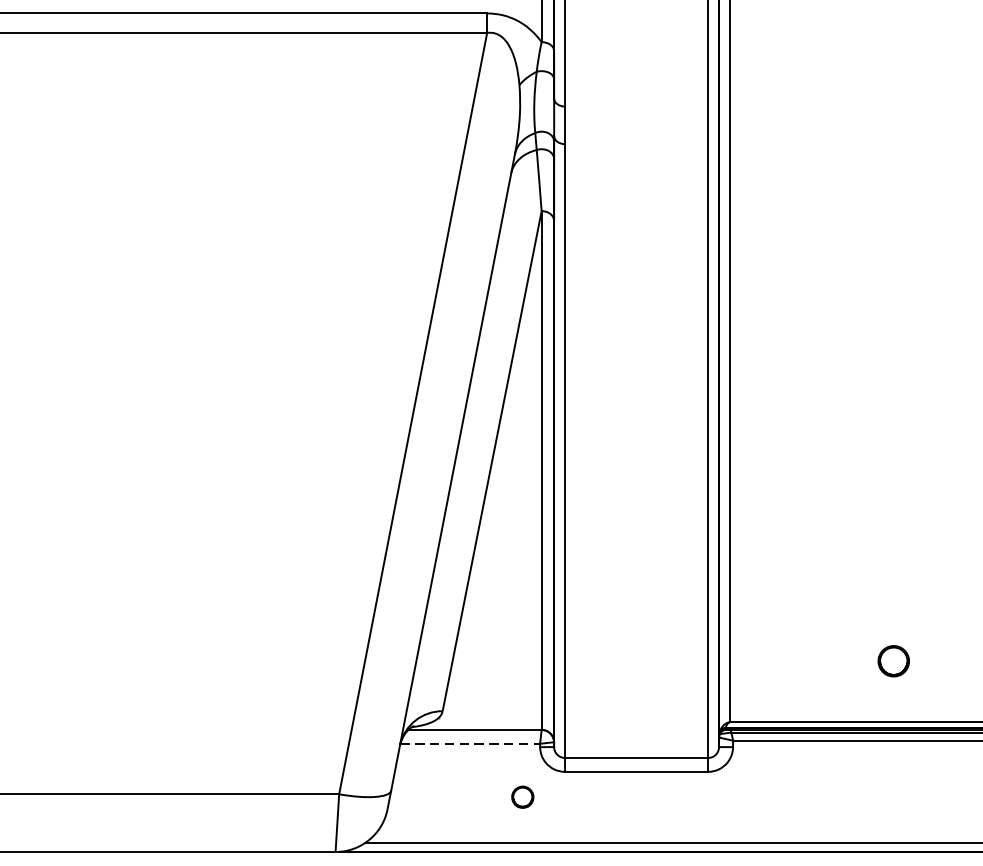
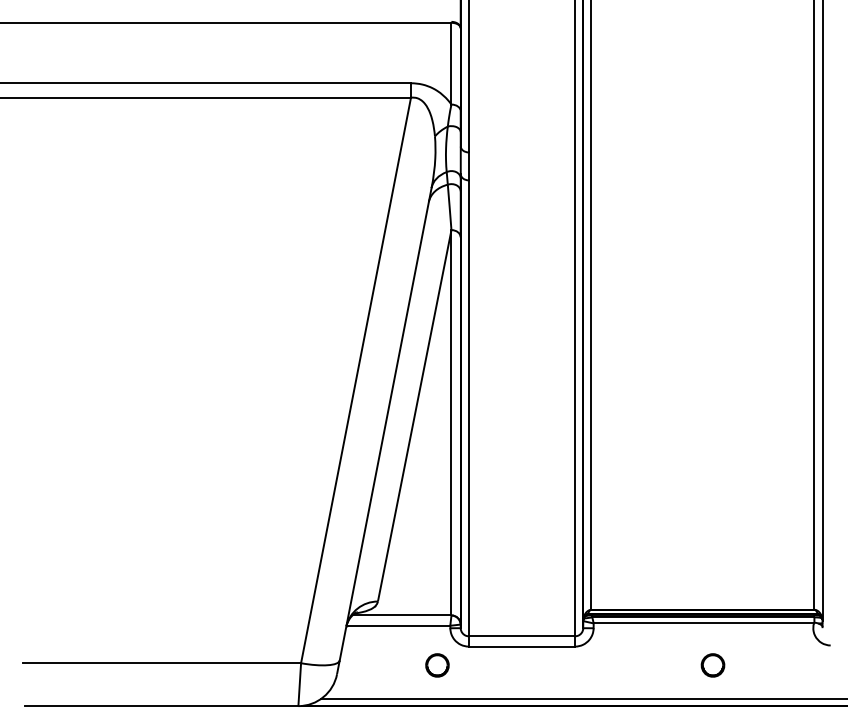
part: (893, 661) -> (712, 665), moved
line: (470, 743) -> (398, 625), dashed -> solid
part: (522, 797) -> (437, 665), size x1.43

